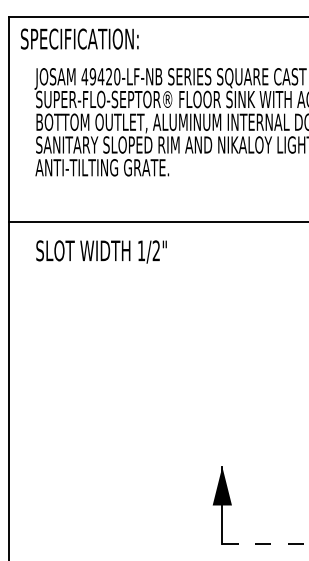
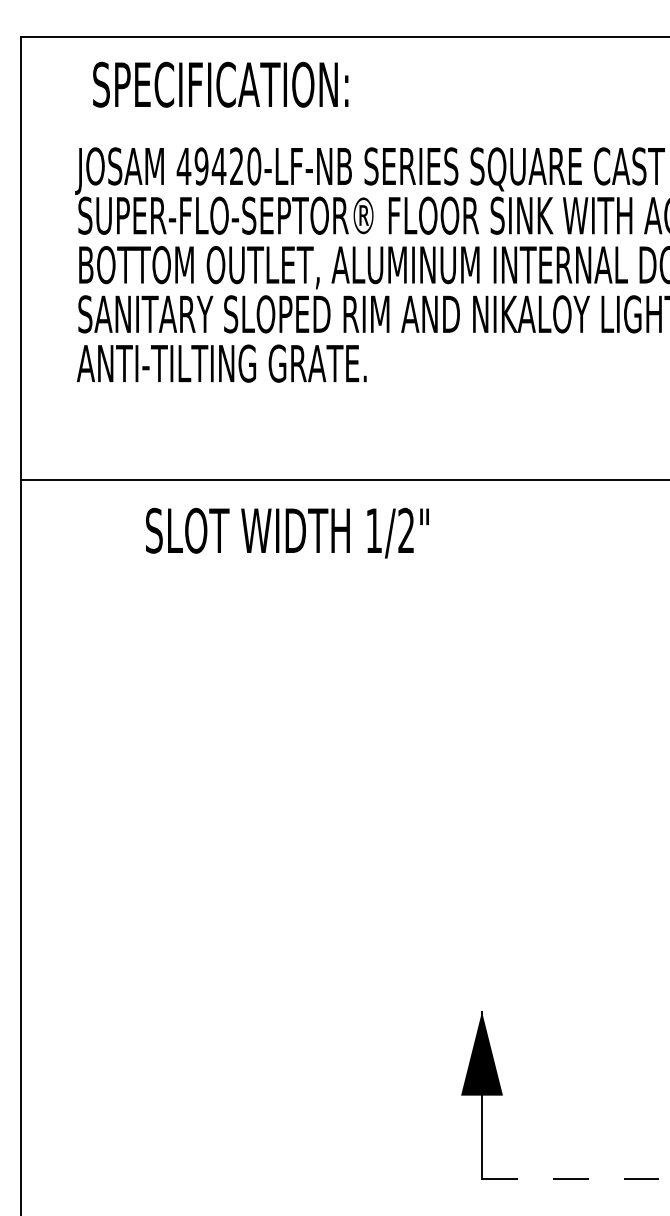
text: (79, 38) -> (220, 83), moved
text: (101, 251) -> (287, 532), moved

